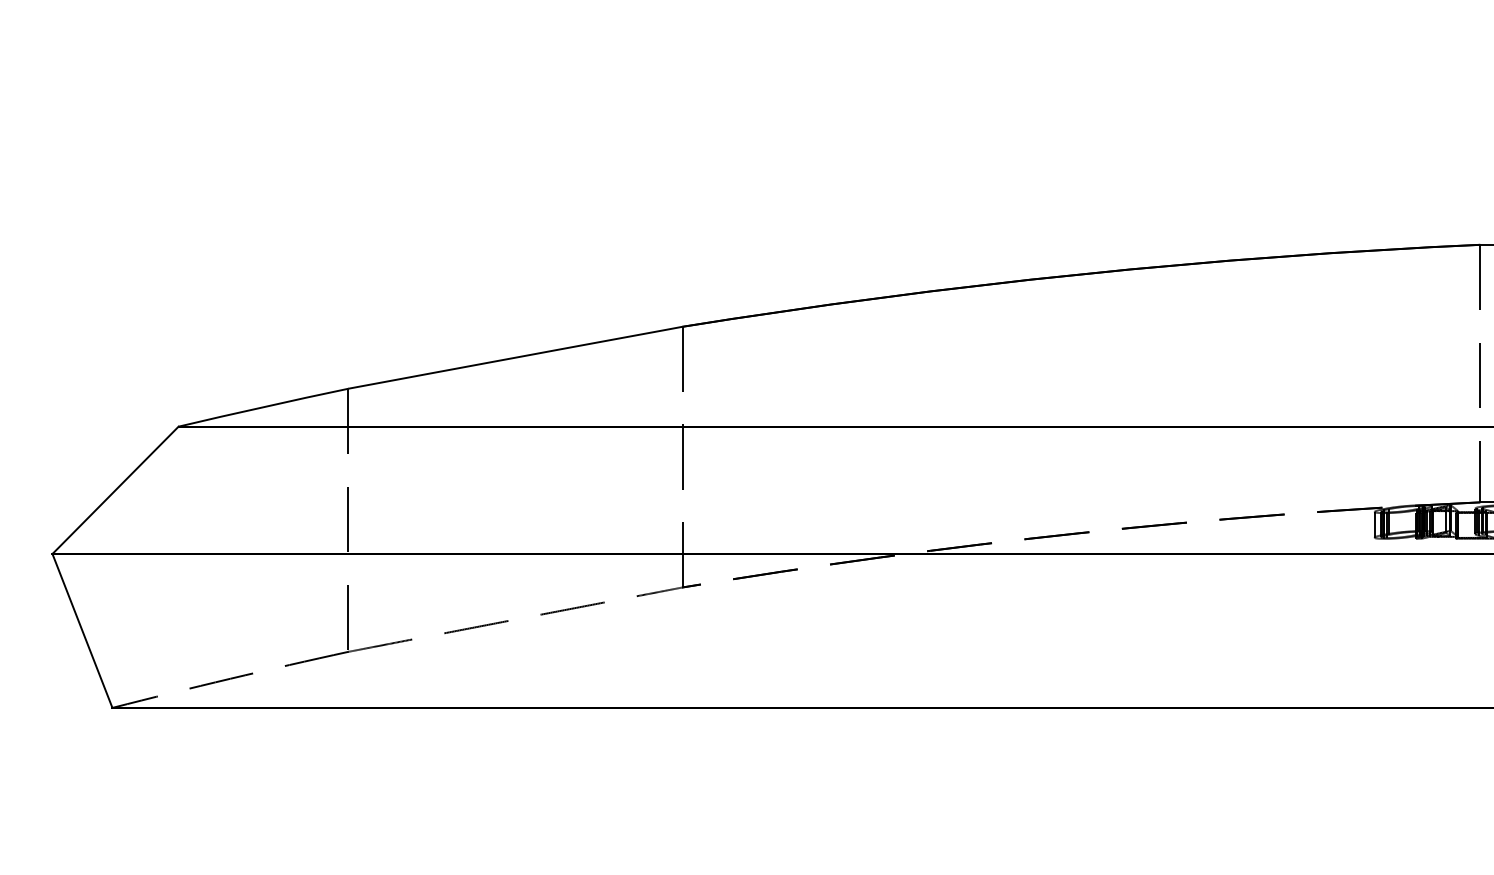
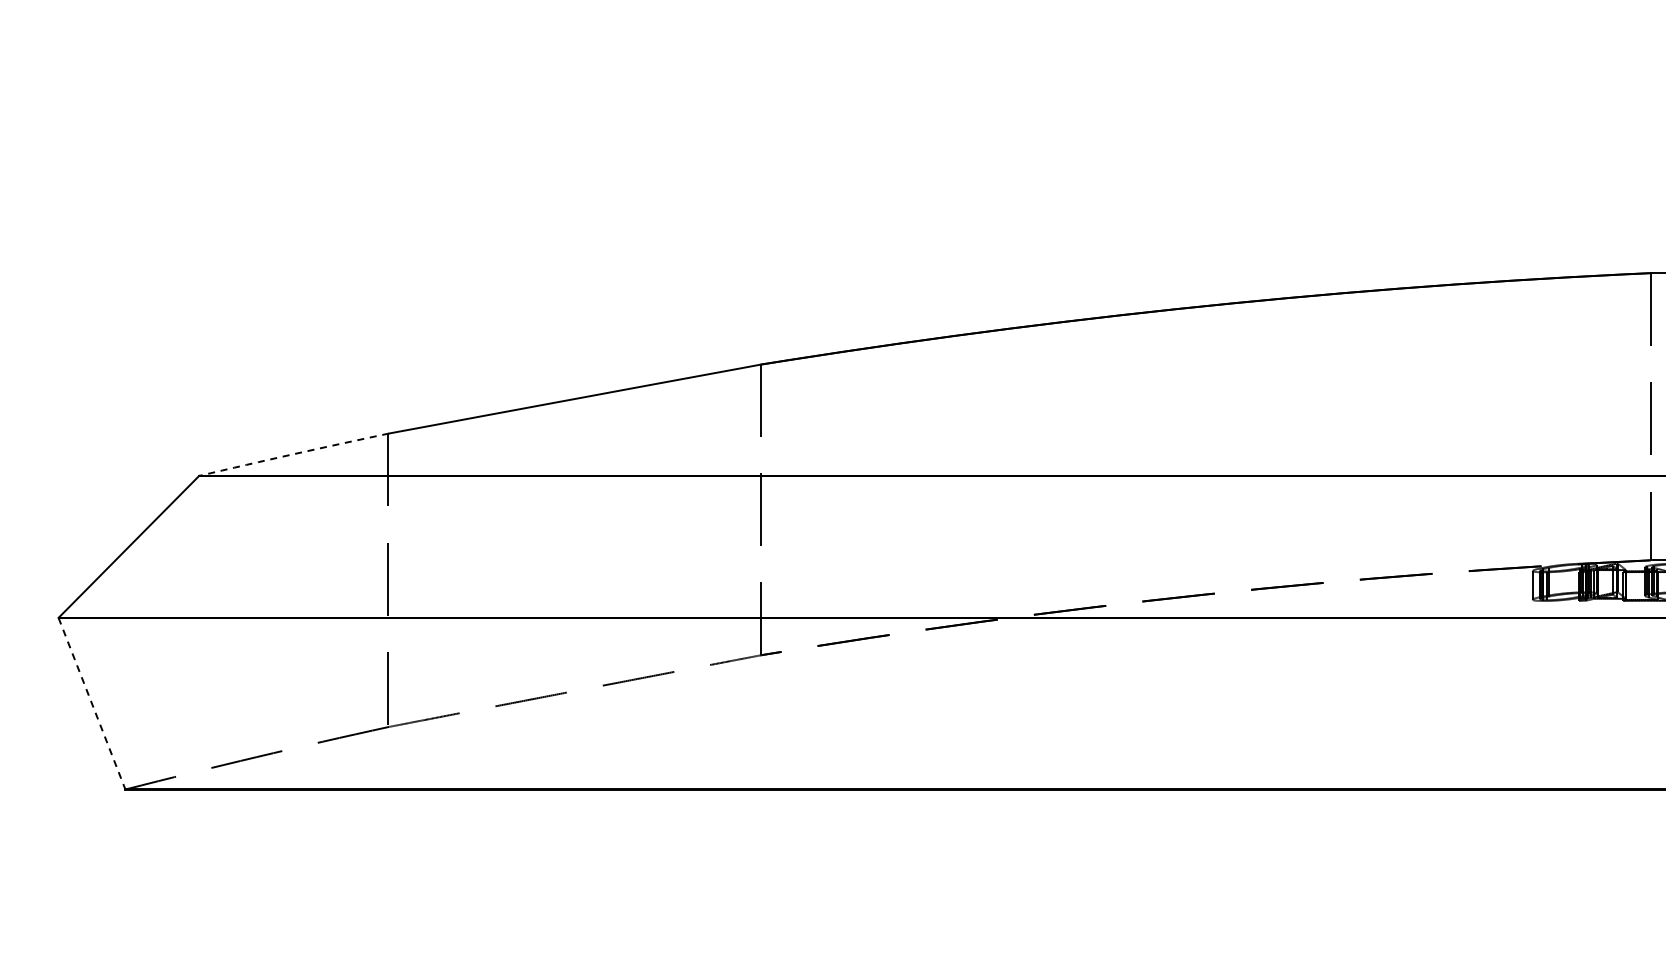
arc: (263, 407) -> (293, 454), solid -> dashed
line: (82, 631) -> (92, 704), solid -> dashed

